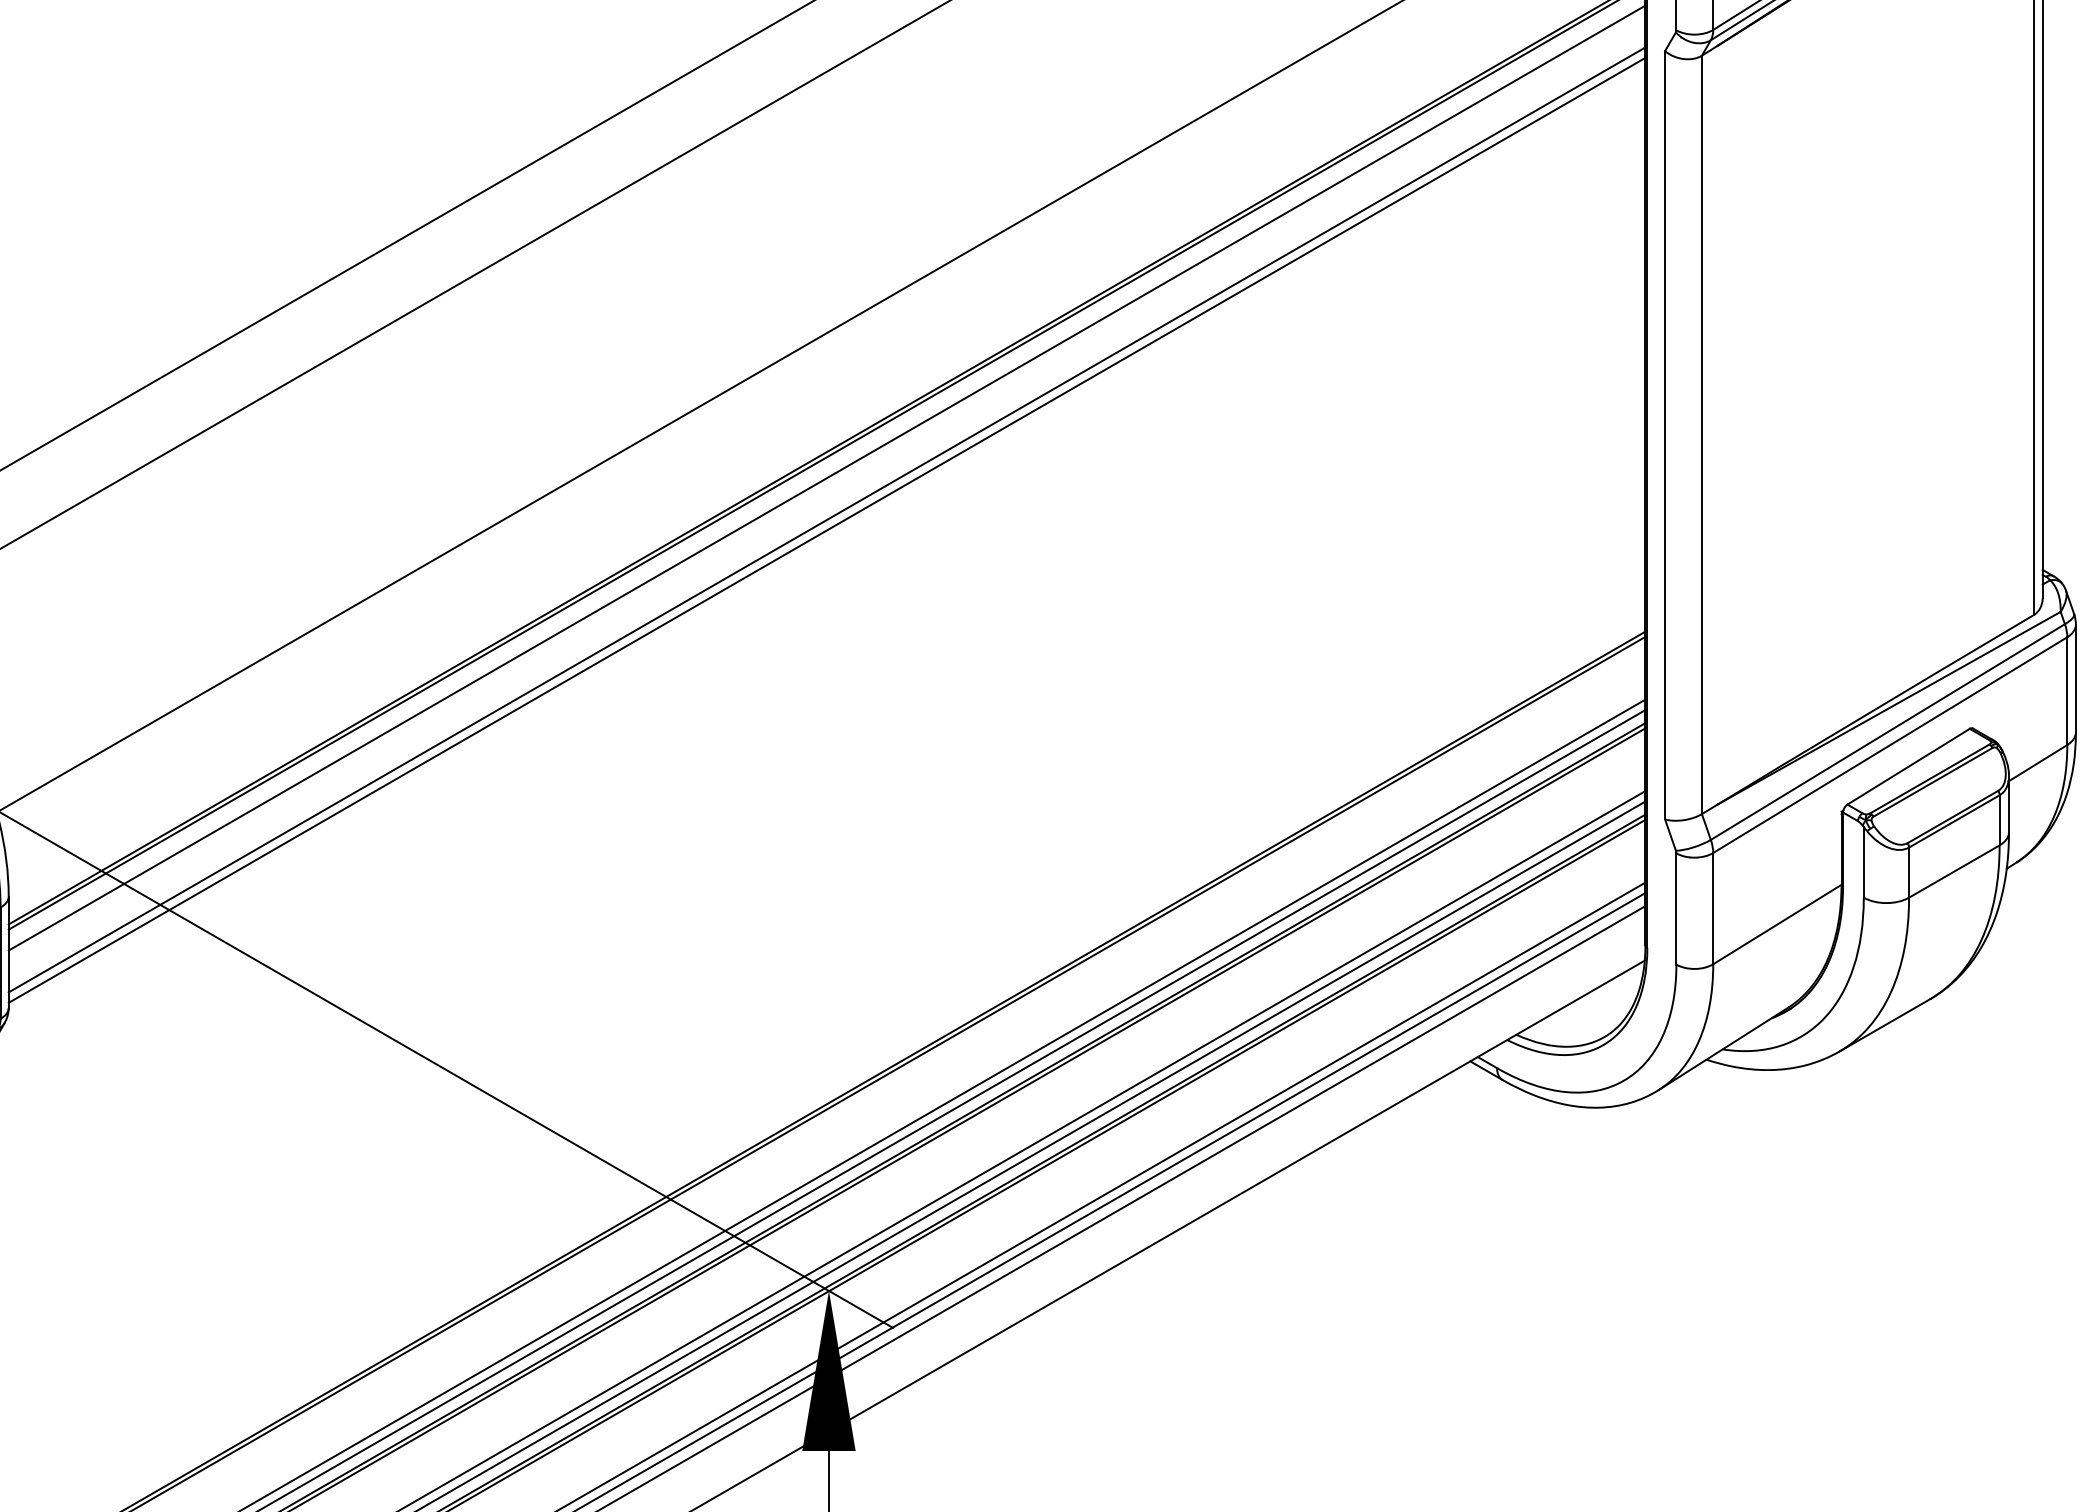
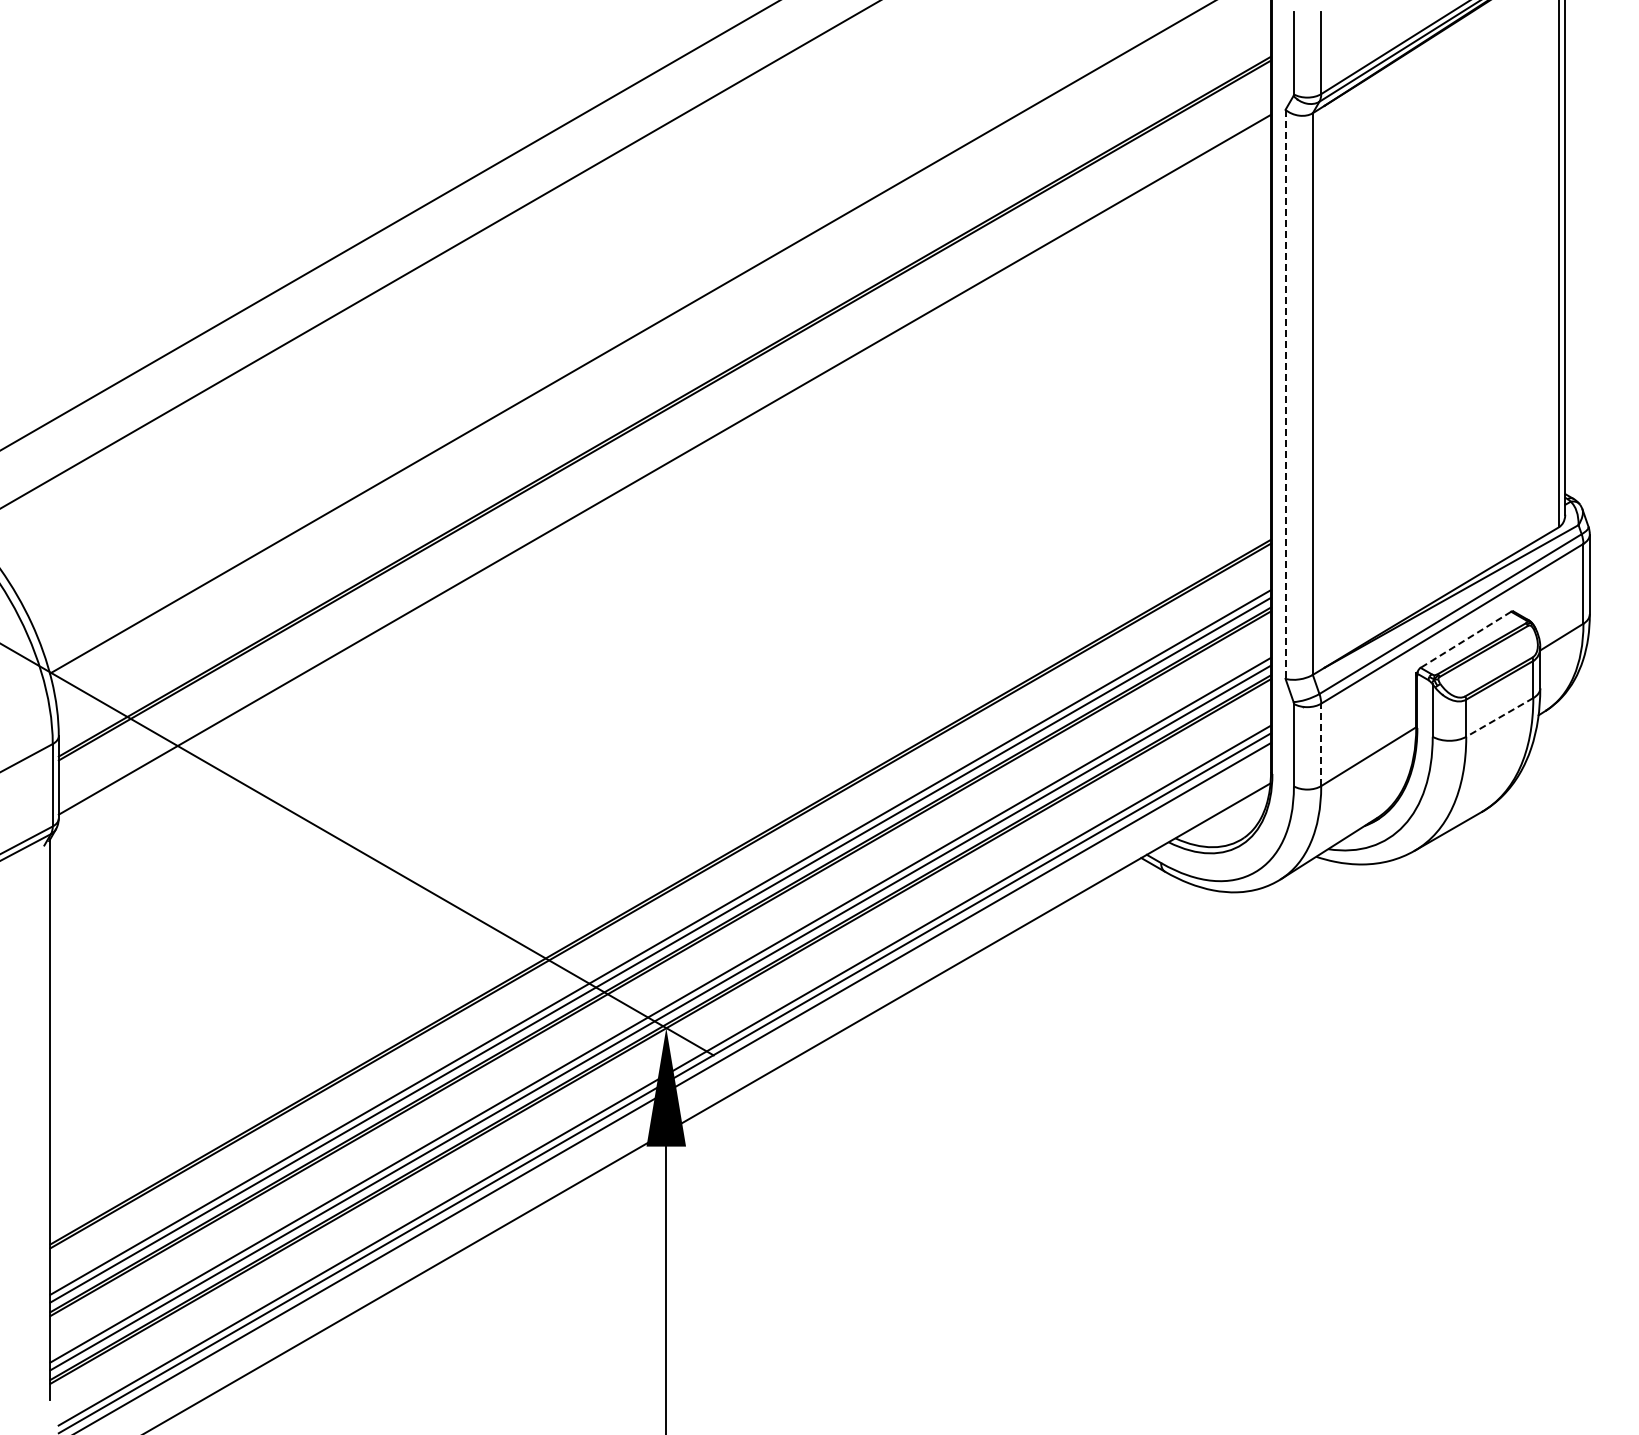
line: (1665, 435) -> (1285, 394), solid -> dashed
line: (826, 477) -> (664, 425), removed
line: (826, 519) -> (664, 456), removed
line: (1908, 767) -> (1465, 640), solid -> dashed
line: (1953, 871) -> (1499, 717), solid -> dashed
line: (1713, 908) -> (1321, 744), solid -> dashed

